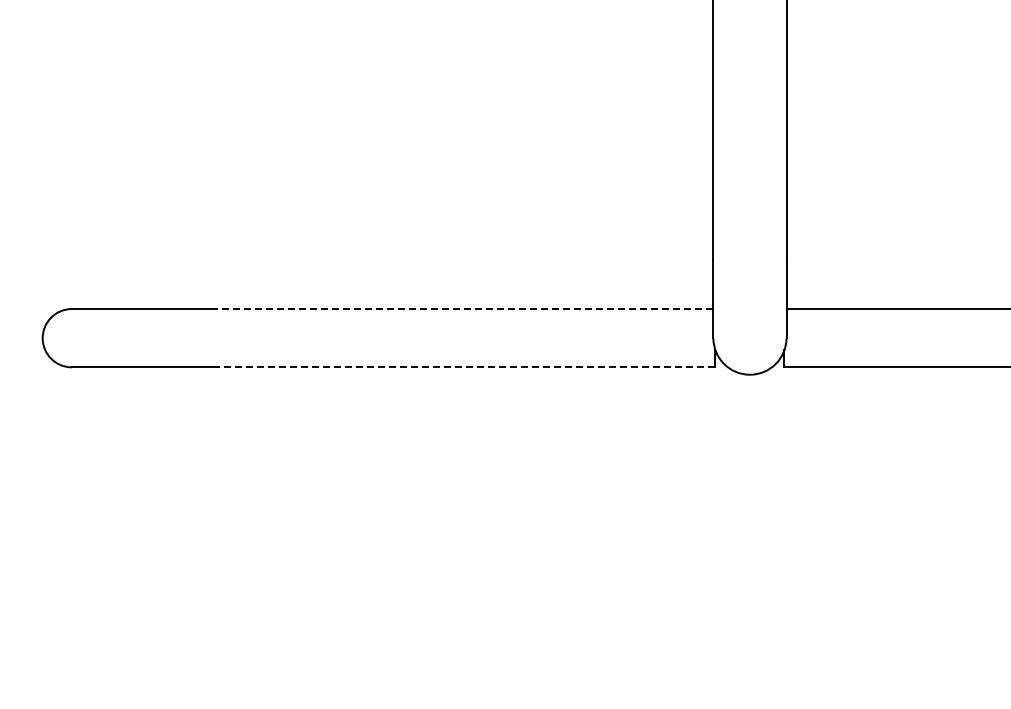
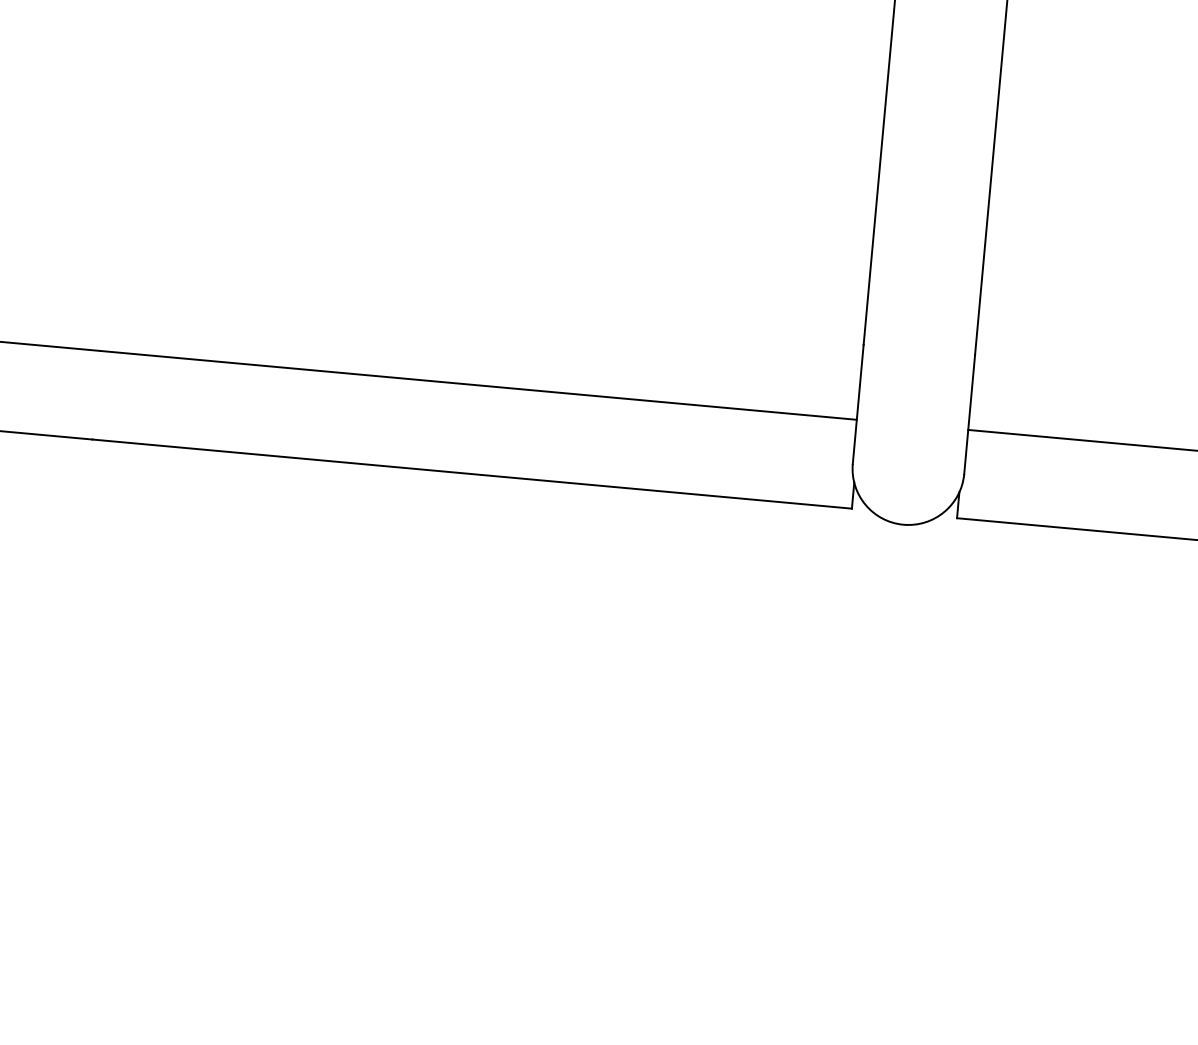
line: (464, 309) -> (477, 385), dashed -> solid
line: (465, 367) -> (471, 474), dashed -> solid

